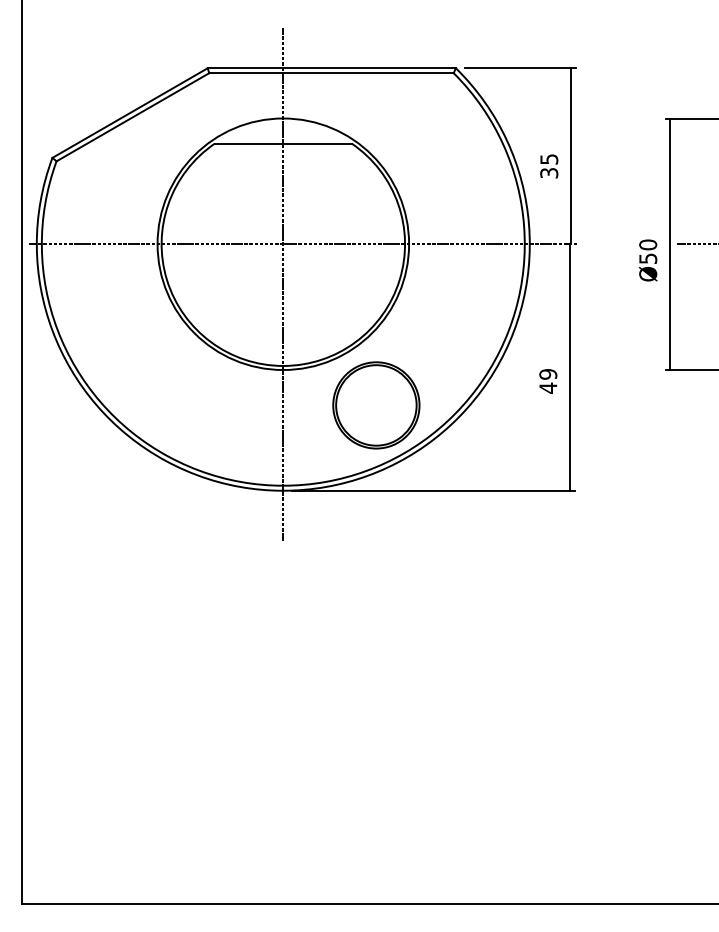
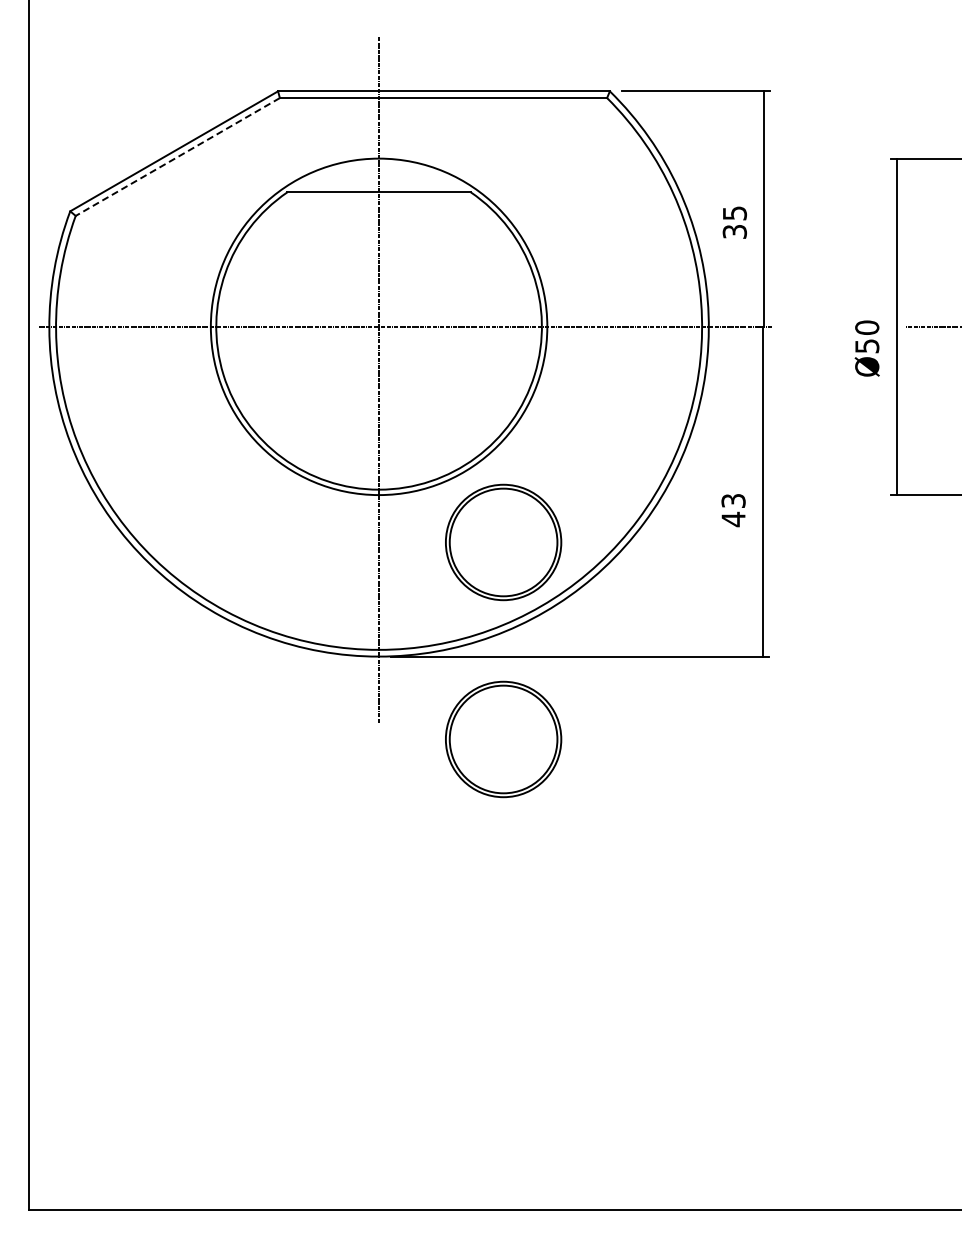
line: (132, 117) -> (177, 157), solid -> dashed
text: (548, 374) -> (733, 500), 49 -> 43
part: (376, 552) -> (503, 739), added

